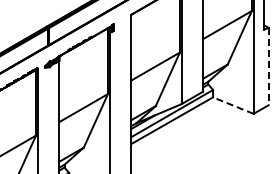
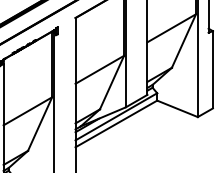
line: (268, 66) -> (212, 69), dashed -> solid
line: (233, 105) -> (177, 108), dashed -> solid

